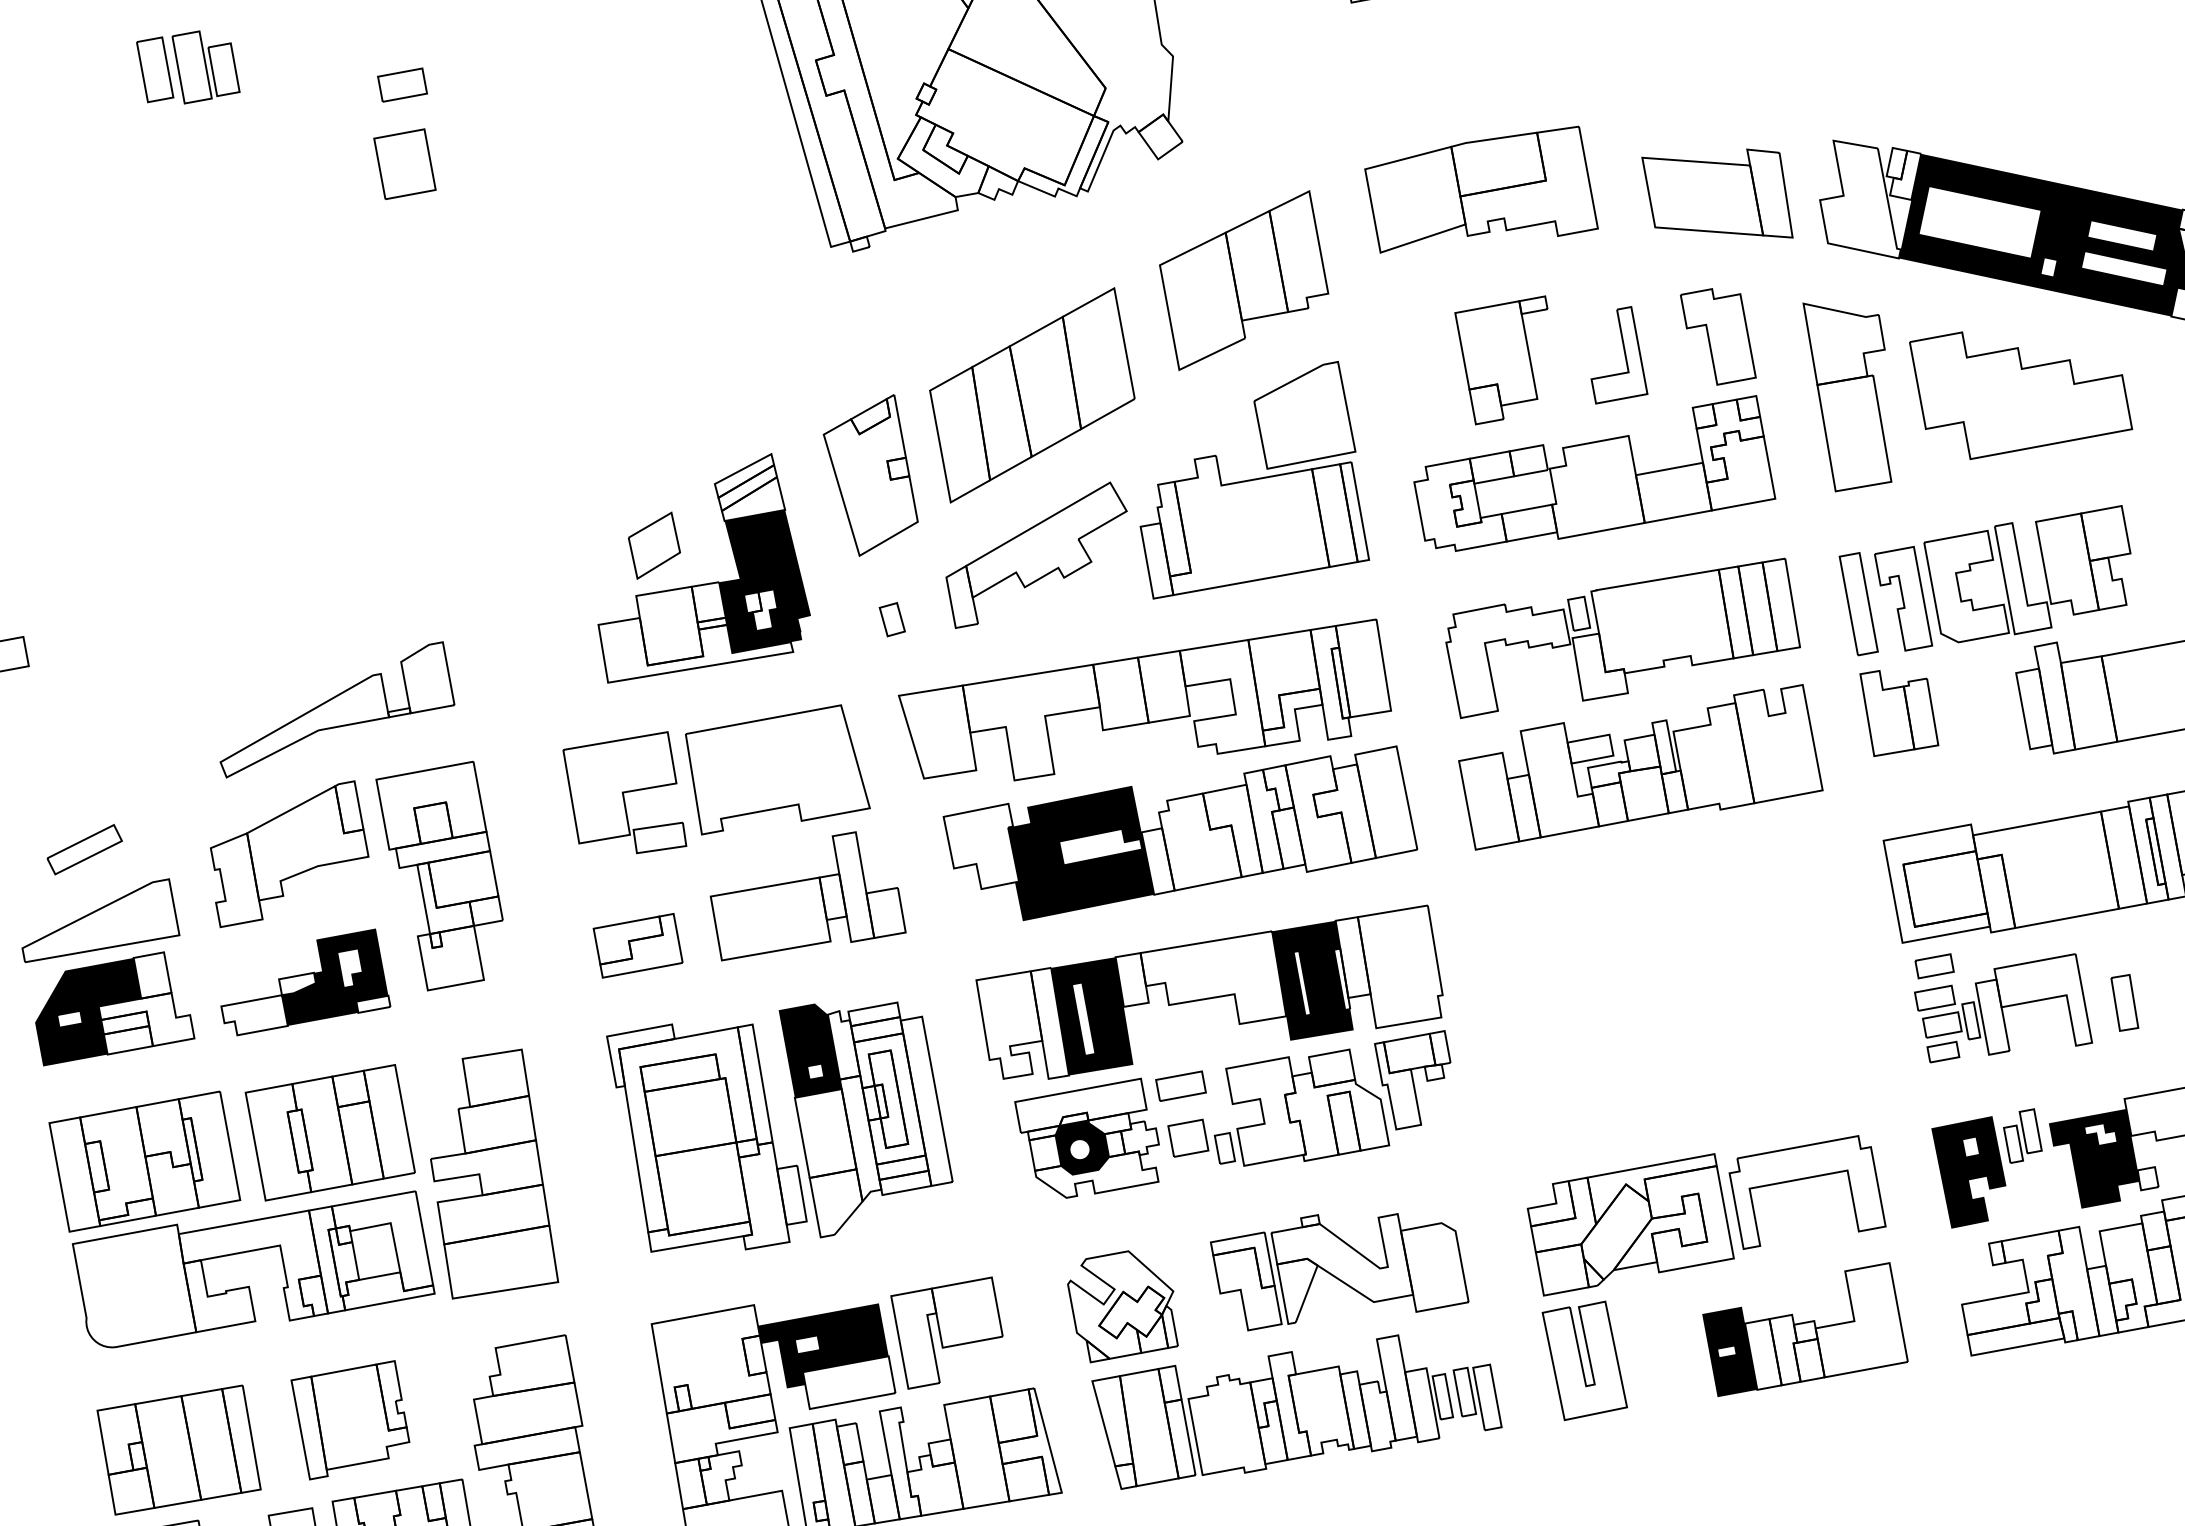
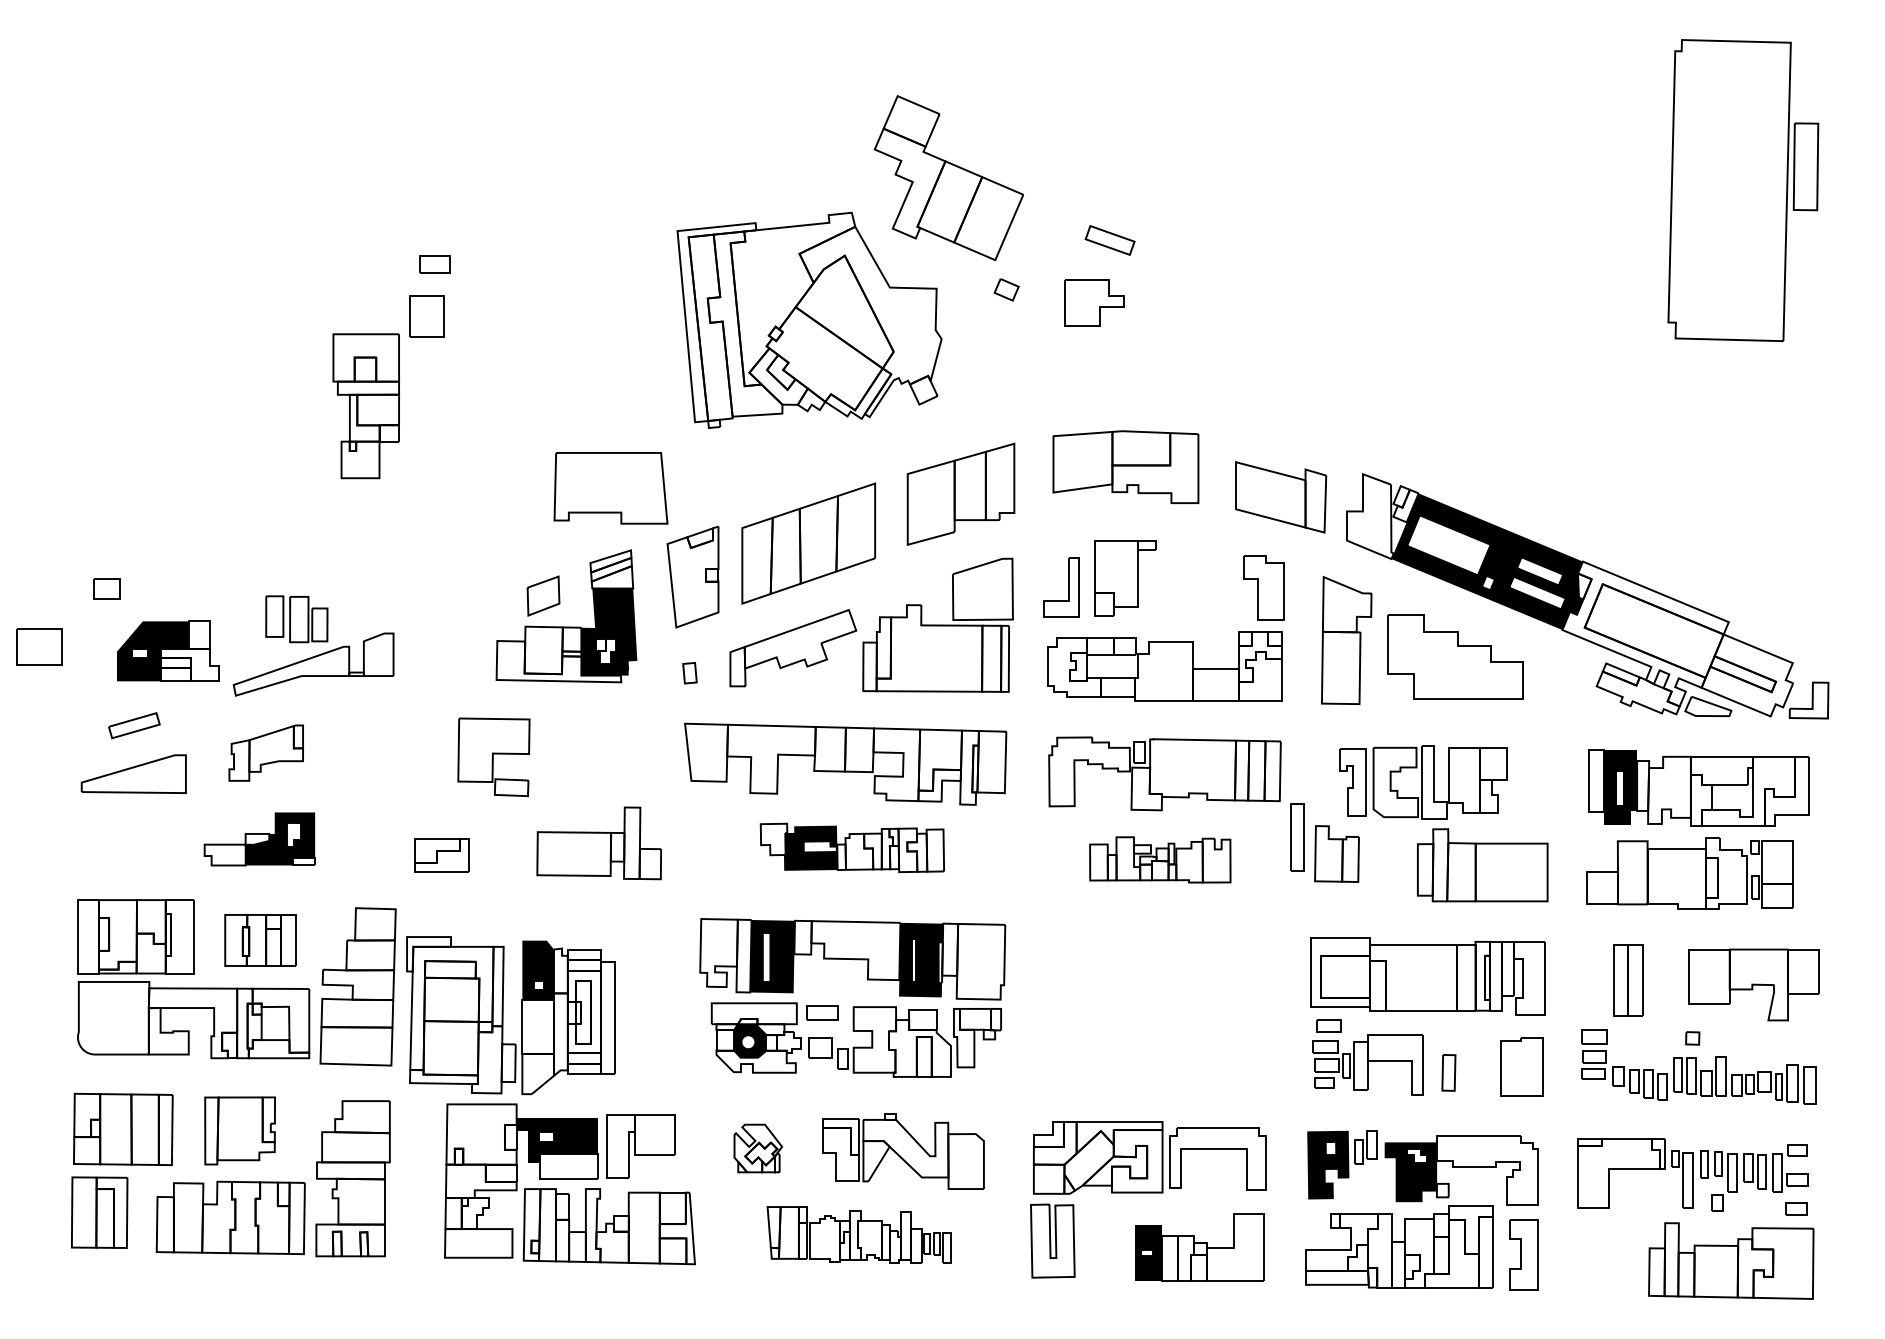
part: (187, 68) -> (296, 619), moved
part: (1624, 352) -> (1068, 587), moved
part: (1859, 604) -> (1297, 837), moved
part: (1639, 766) -> (1160, 859), size x0.6
part: (775, 771) -> (610, 488), moved
part: (1180, 832) -> (852, 847), size x0.6
part: (286, 853) -> (265, 752), size x0.7
part: (443, 877) -> (365, 406), moved
part: (636, 945) -> (441, 855), moved
part: (110, 1006) -> (168, 650), moved
part: (771, 1126) -> (503, 1015), moved
part: (330, 1132) -> (260, 940), size x0.7
part: (1124, 1304) -> (758, 1148), size x0.7
part: (1295, 1403) -> (858, 1234), size x0.7

